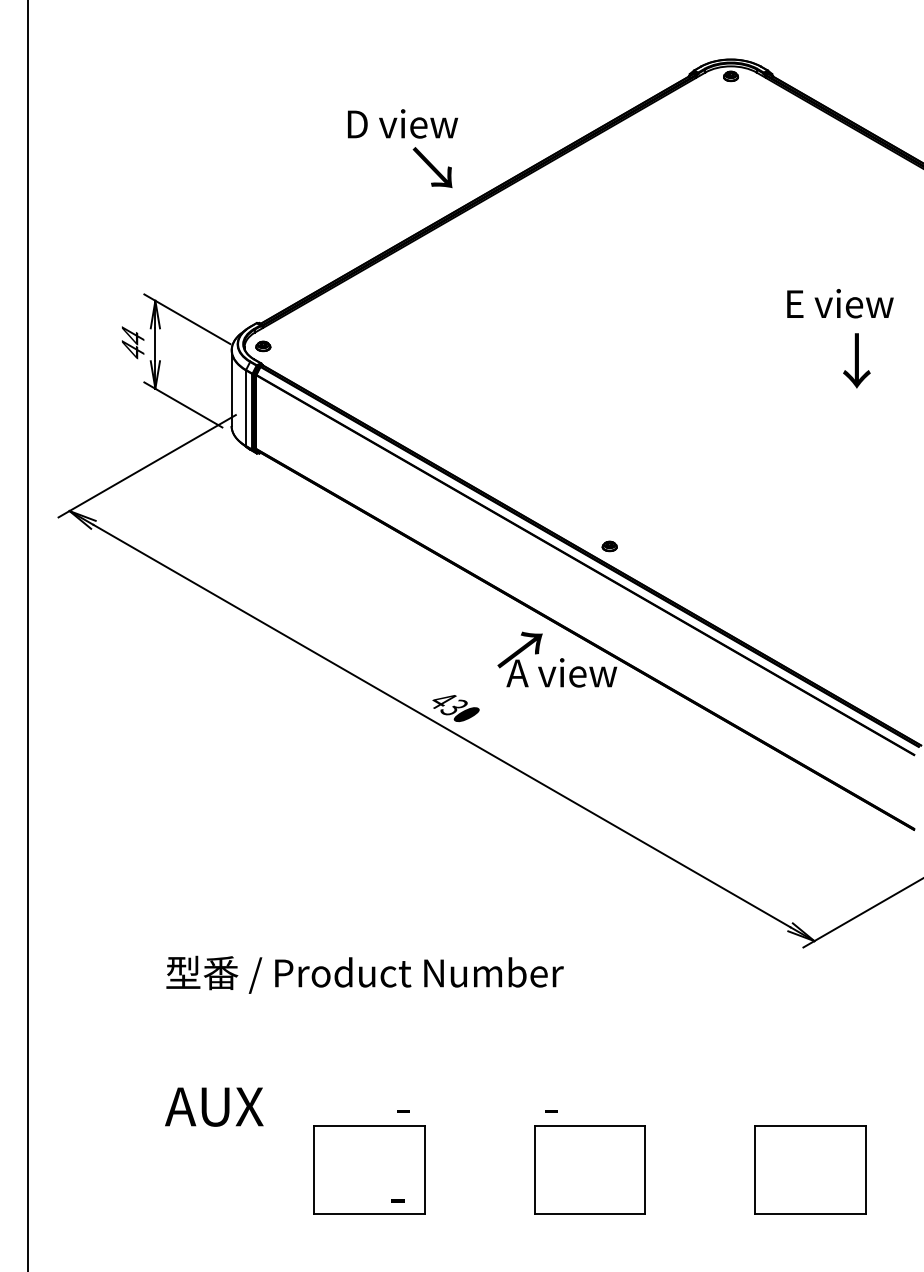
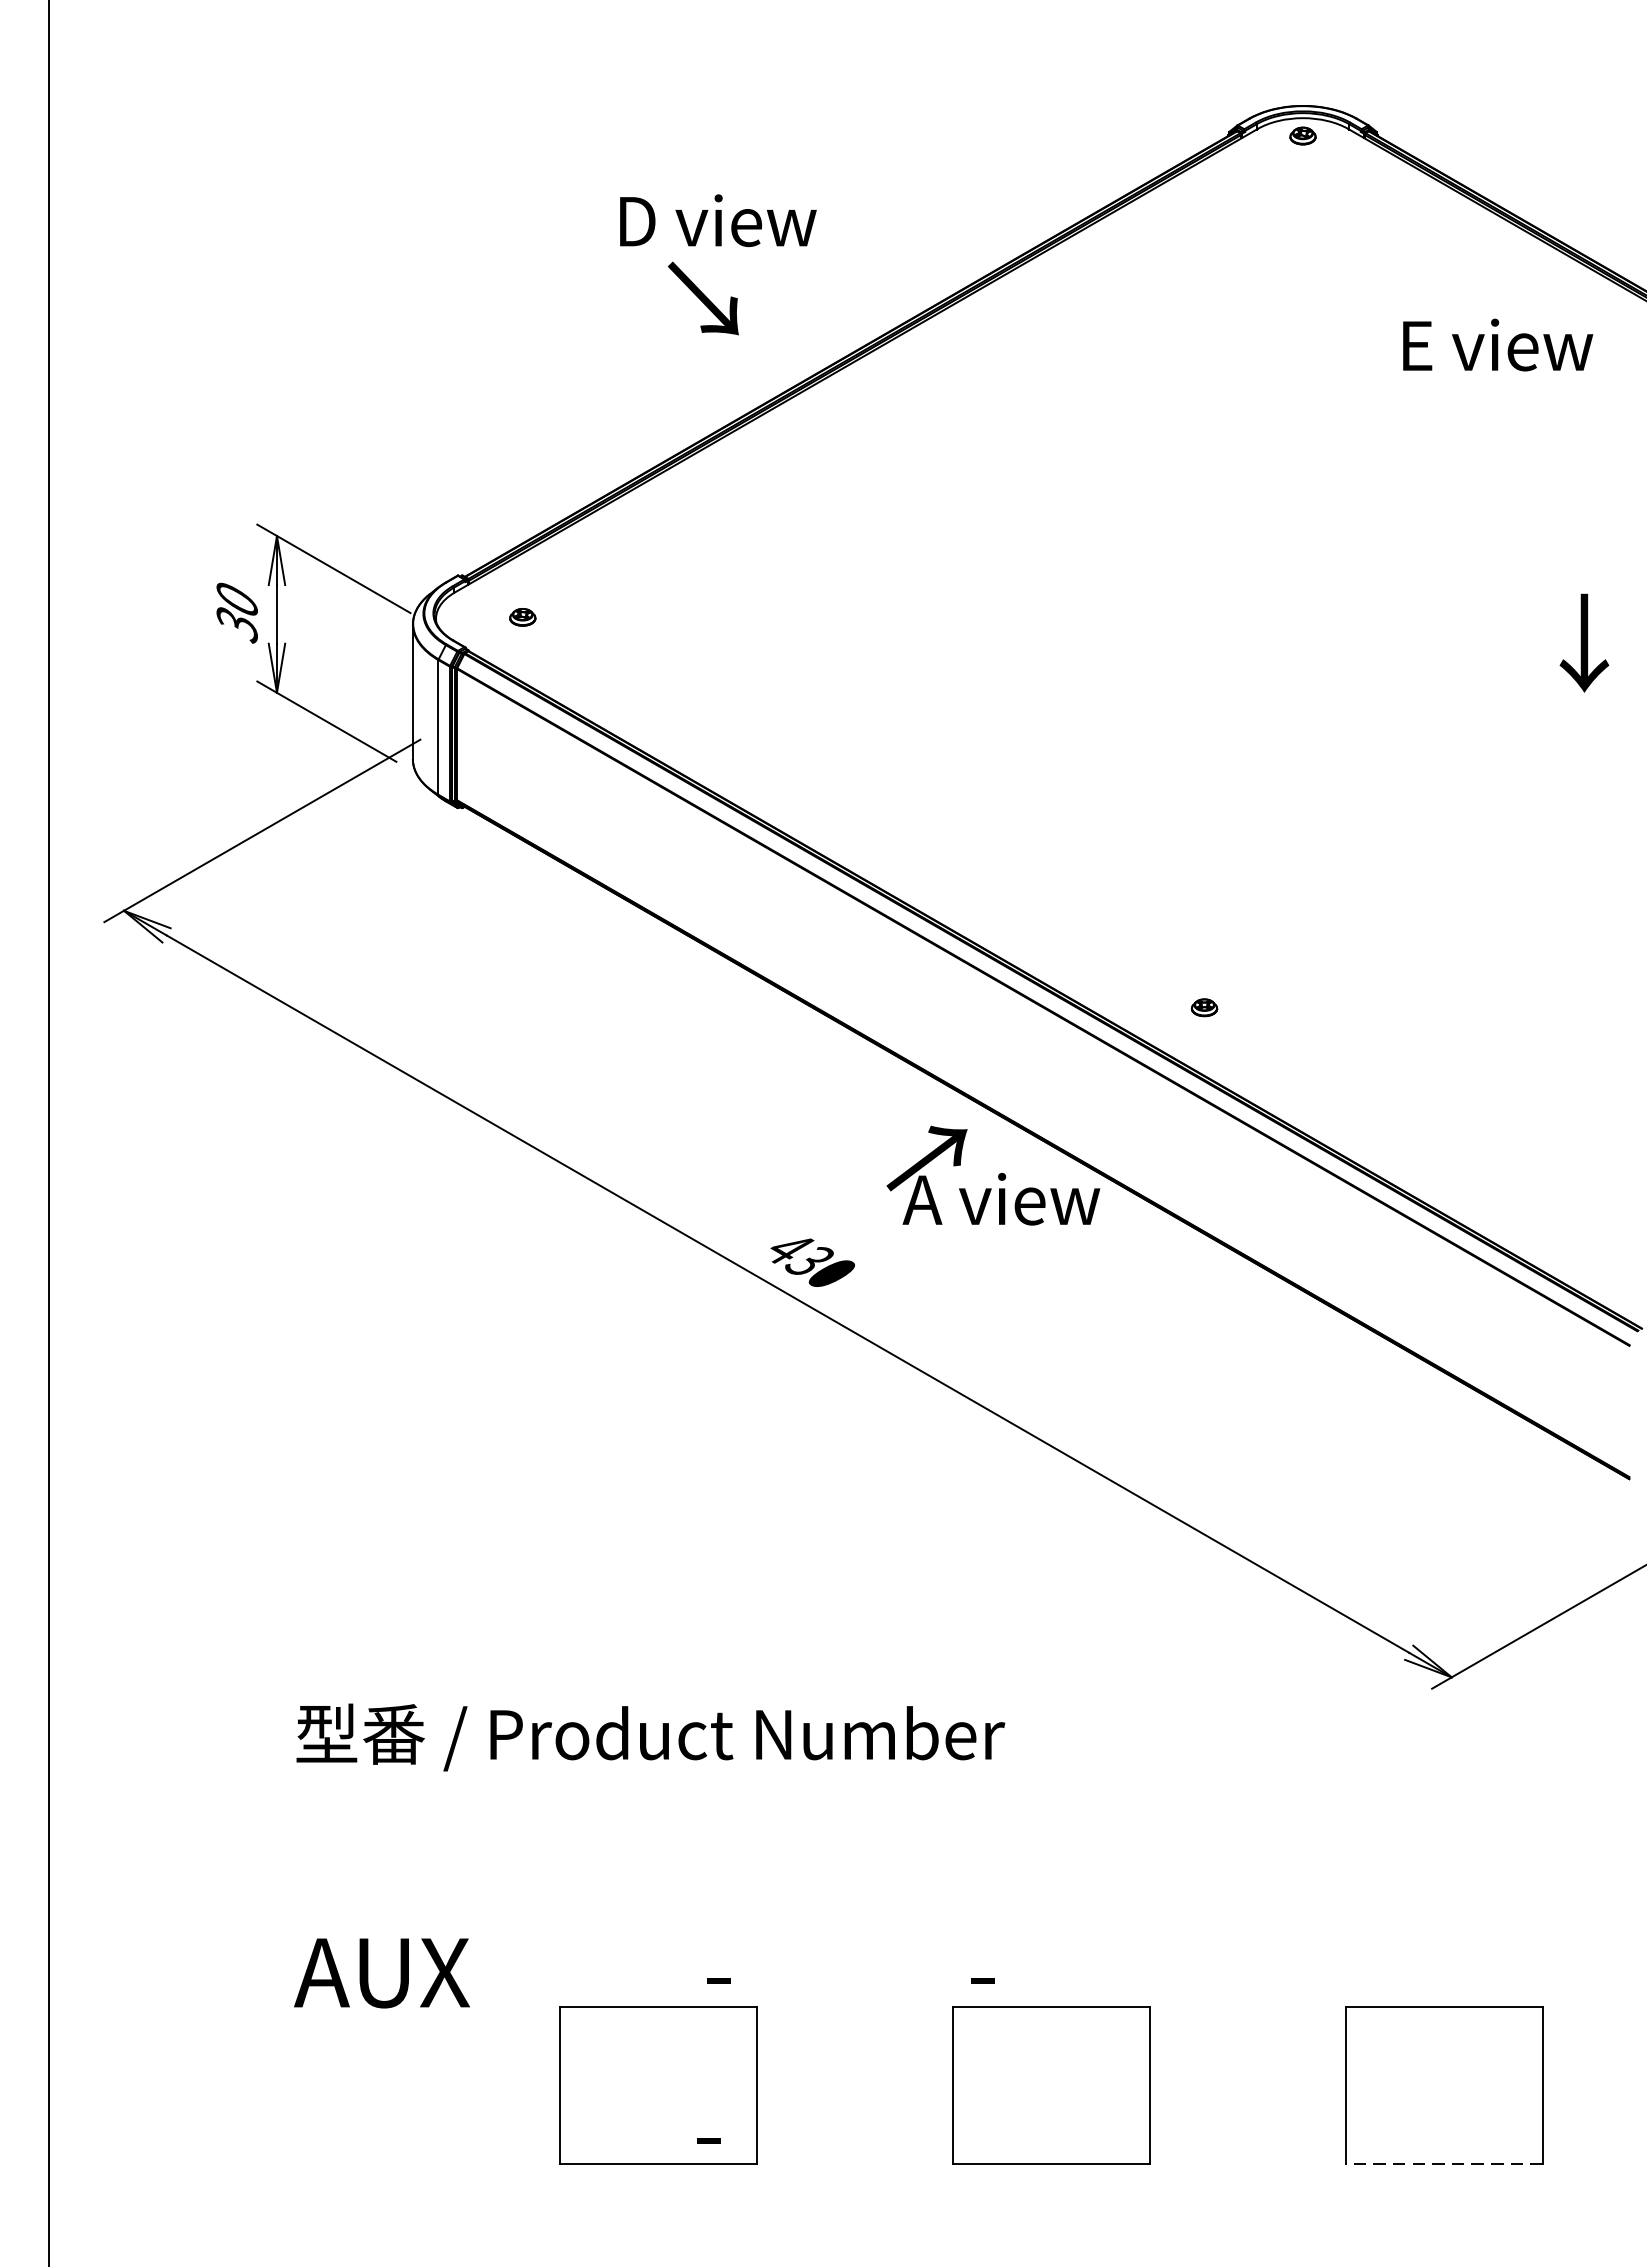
text: (432, 167) -> (703, 298), moved
text: (840, 303) -> (1498, 344), moved
text: (132, 343) -> (236, 612), 44 -> 30
part: (263, 346) -> (523, 617), moved
text: (856, 360) -> (1583, 642), moved
part: (609, 546) -> (1204, 1007), moved
line: (809, 1214) -> (1442, 2164), solid -> dashed

